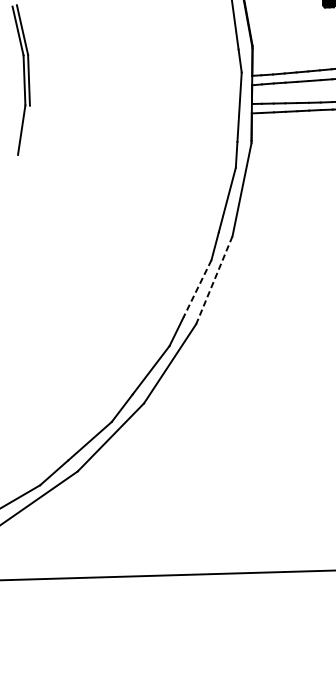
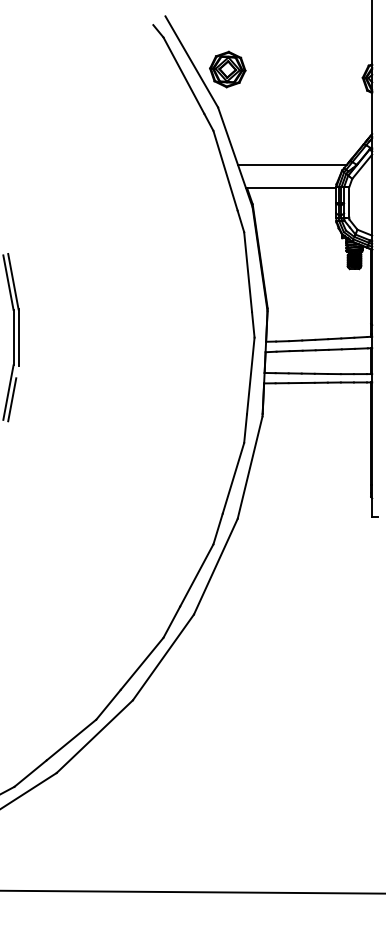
line: (25, 136) -> (12, 399), added
line: (214, 280) -> (215, 566), dashed -> solid
line: (197, 288) -> (196, 575), dashed -> solid

